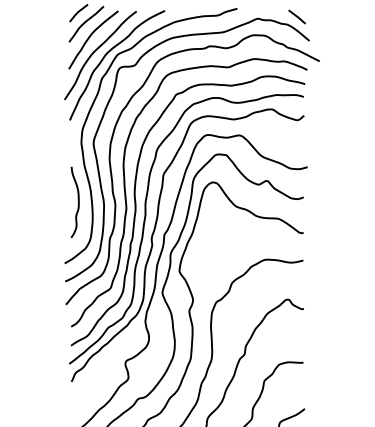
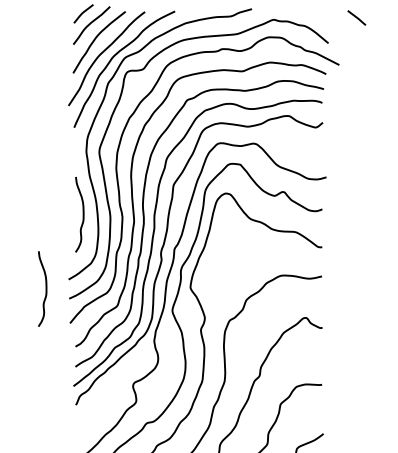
line: (296, 16) -> (356, 17), moved
curve: (42, 270) -> (45, 286), added

